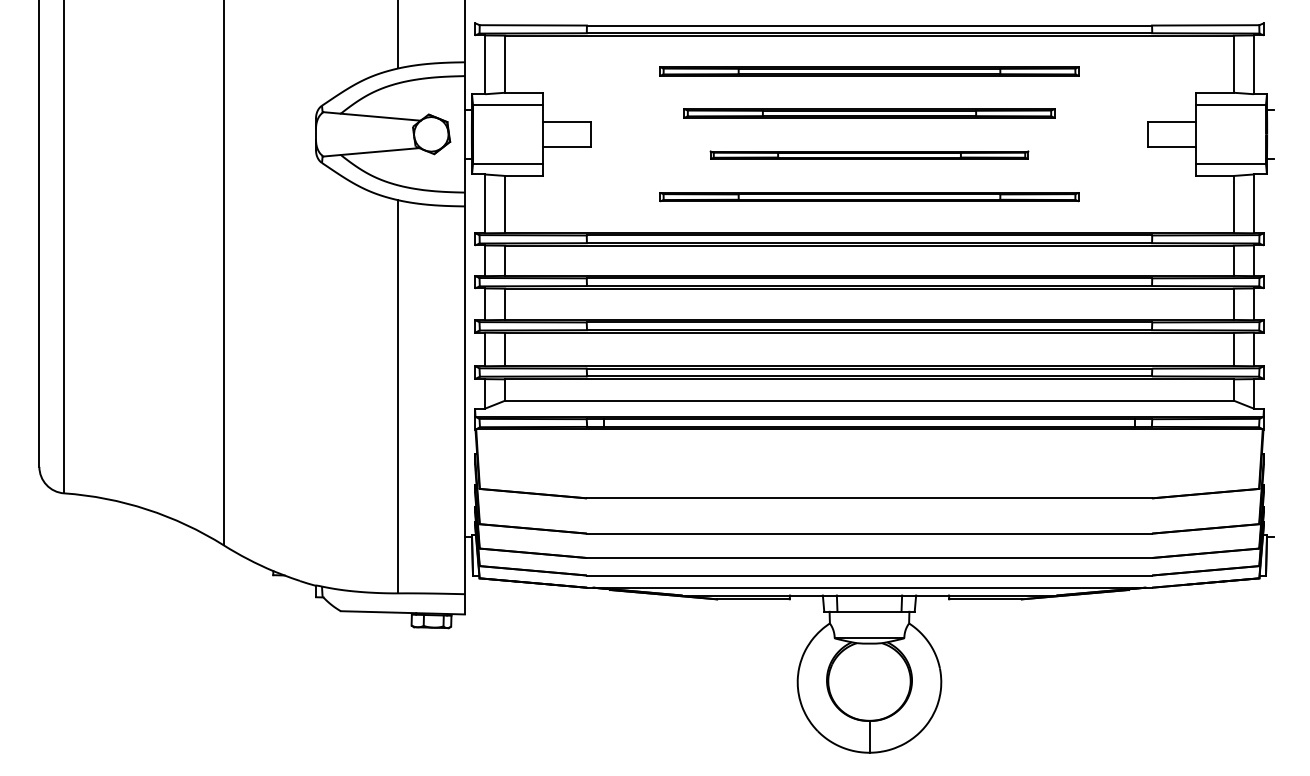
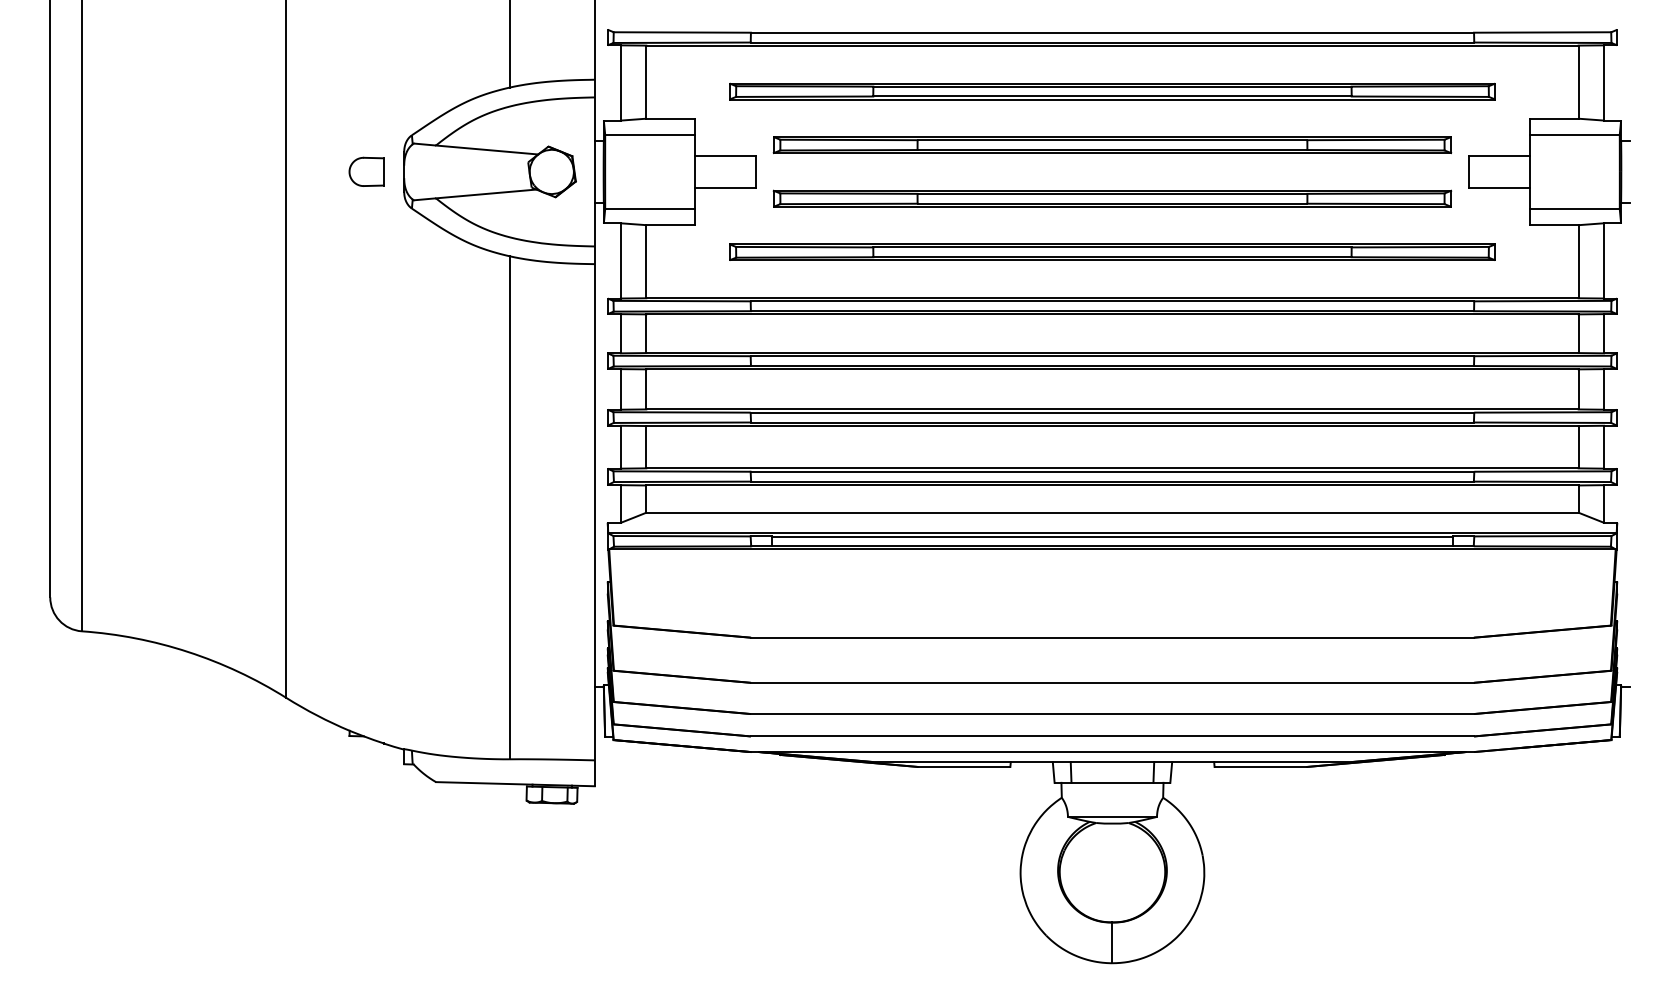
part: (869, 71) -> (1112, 91), size x1.43
part: (869, 113) -> (1112, 145), size x1.43
part: (286, 134) -> (366, 171), added
part: (869, 155) -> (1112, 198), size x1.67
part: (869, 196) -> (1112, 251), size x1.43

